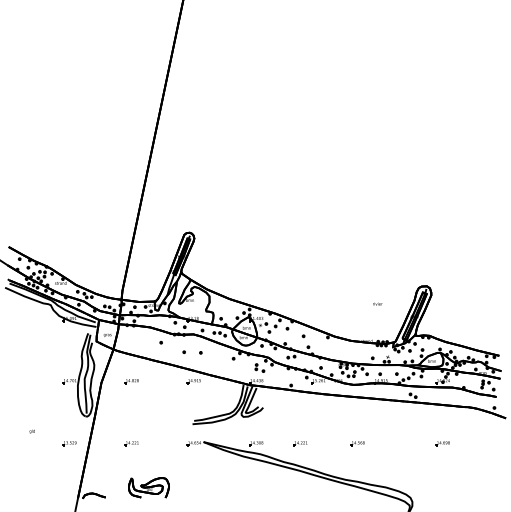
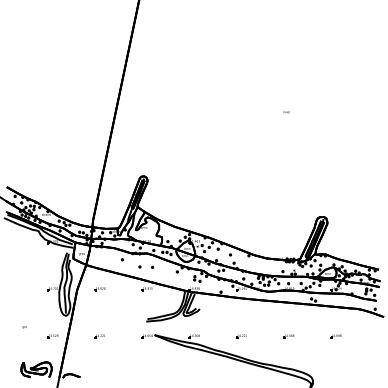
text: (377, 303) -> (286, 111), moved
part: (300, 443) -> (241, 336), moved
part: (357, 443) -> (288, 336), moved
part: (148, 487) -> (36, 369), moved

